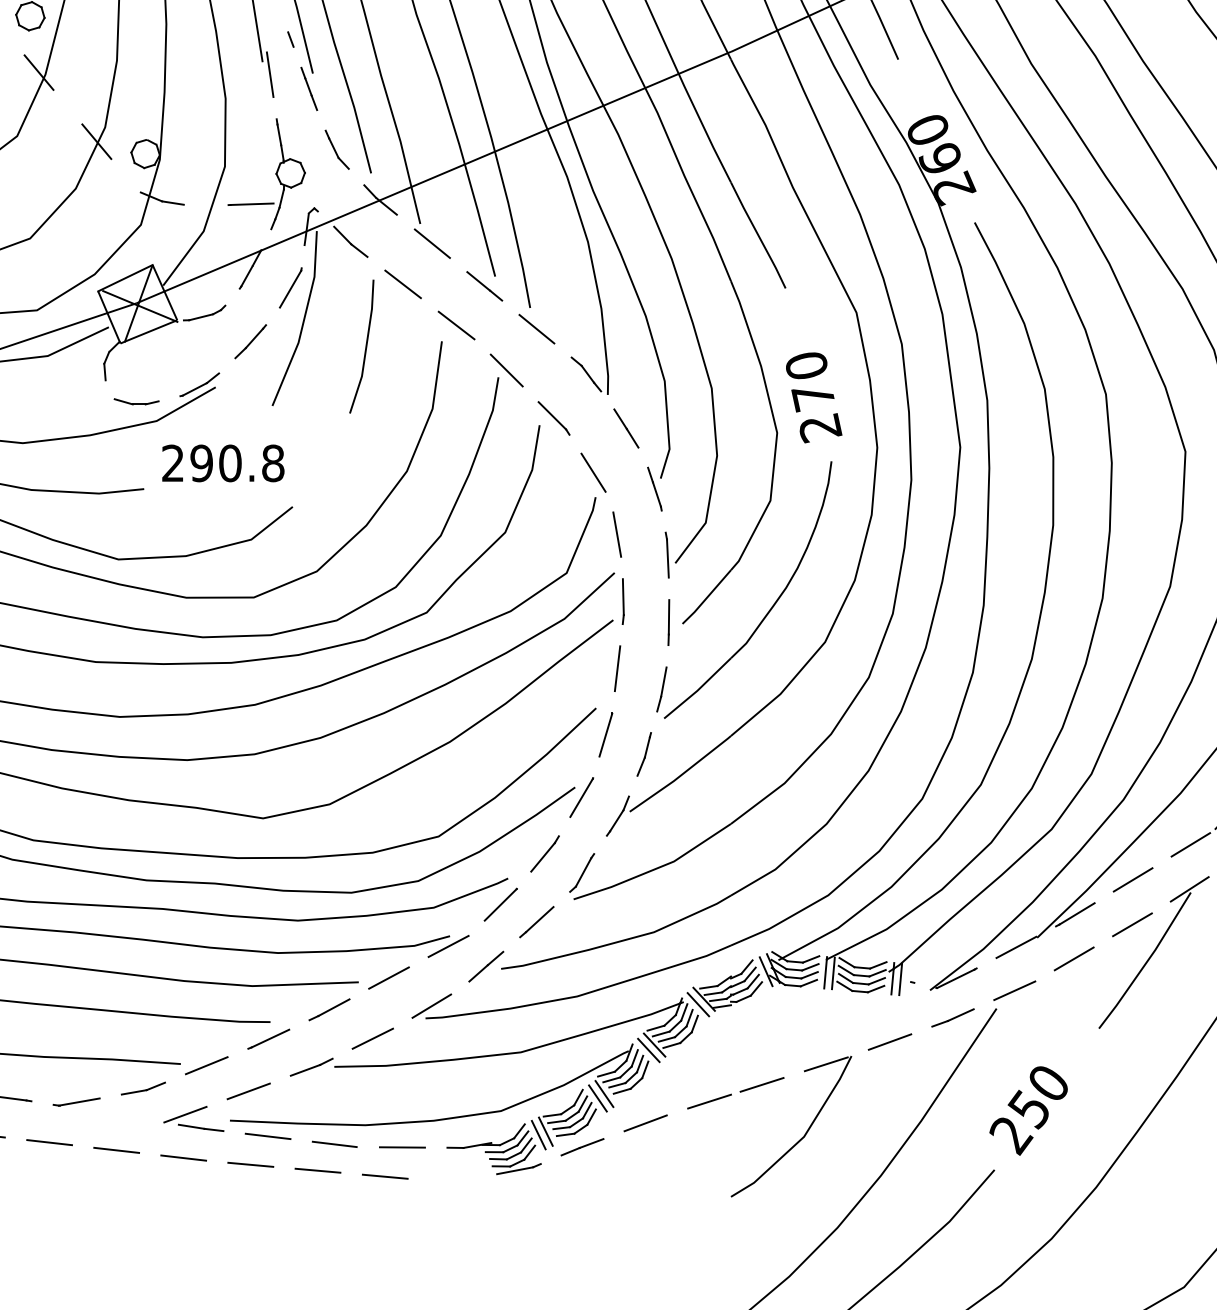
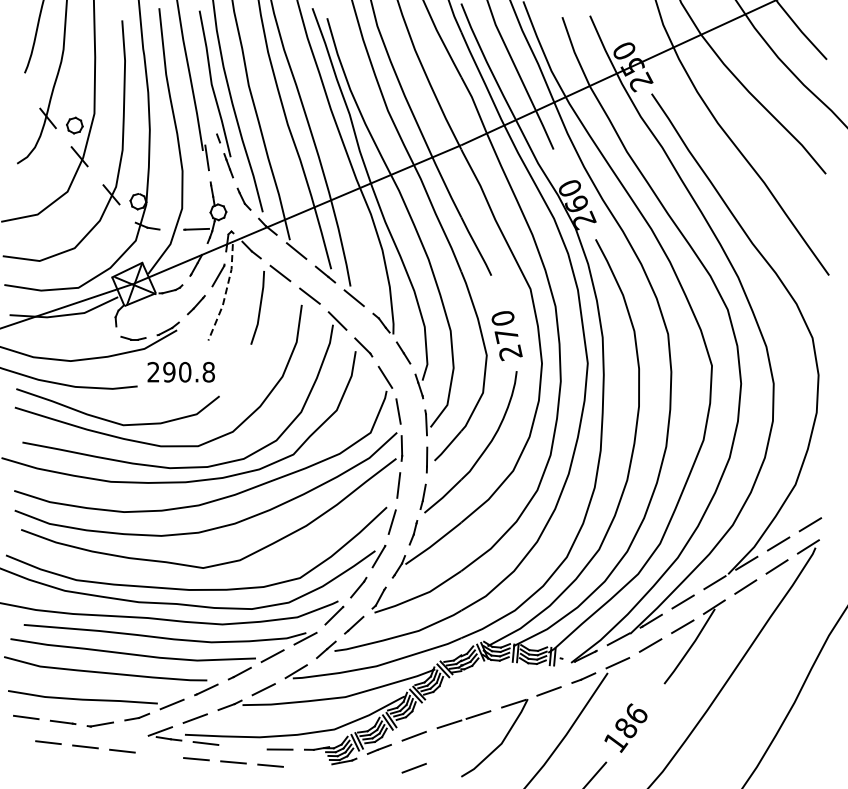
line: (303, 320) -> (225, 293), solid -> dashed
text: (1028, 1109) -> (625, 728), 250 -> 186
line: (334, 1143) -> (242, 747), removed
line: (183, 1158) -> (159, 755), removed
line: (644, 1181) -> (413, 768), added

